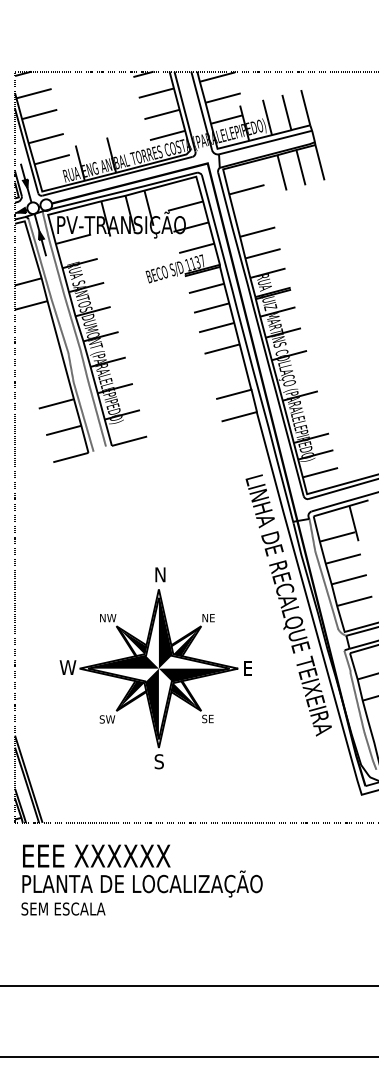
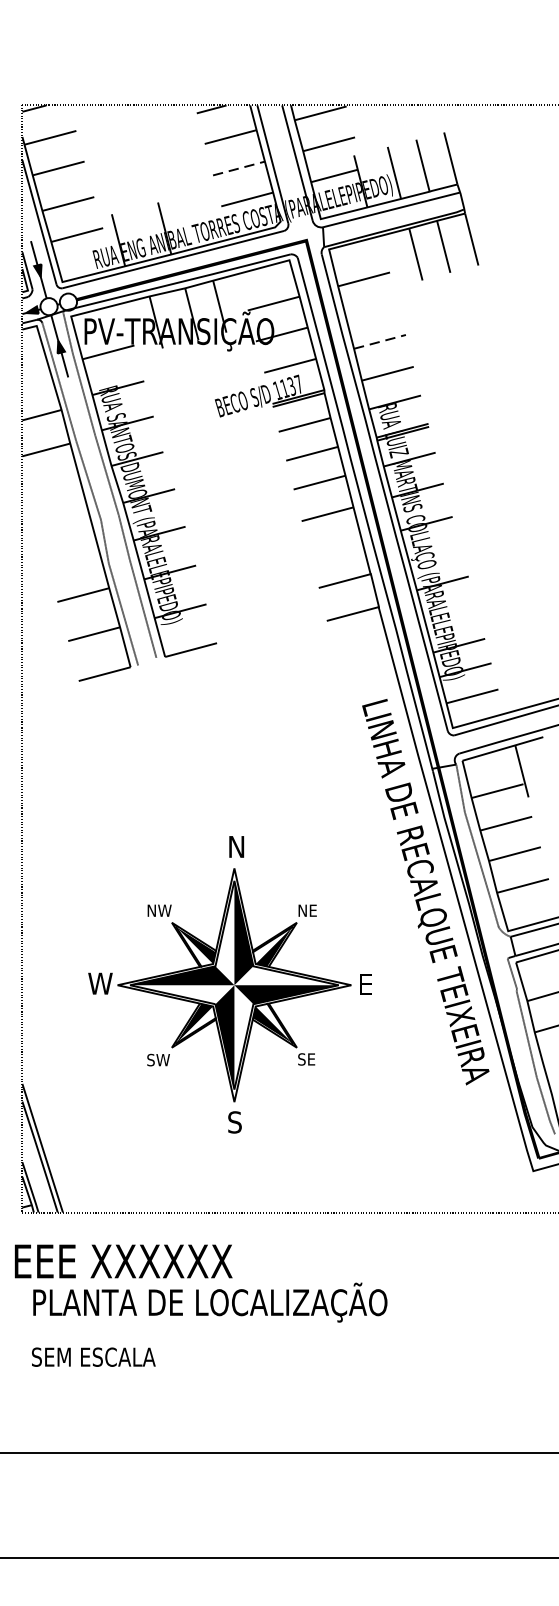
line: (162, 114) -> (239, 168), solid -> dashed
line: (258, 232) -> (381, 342), solid -> dashed
text: (96, 855) -> (123, 1260), moved
text: (63, 908) -> (93, 1356), moved

